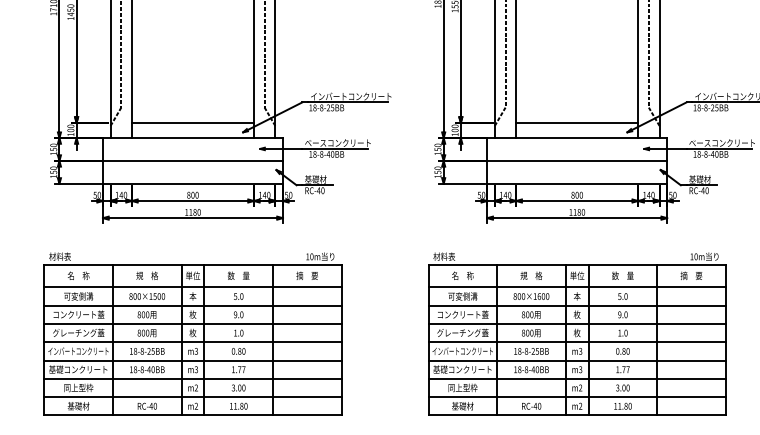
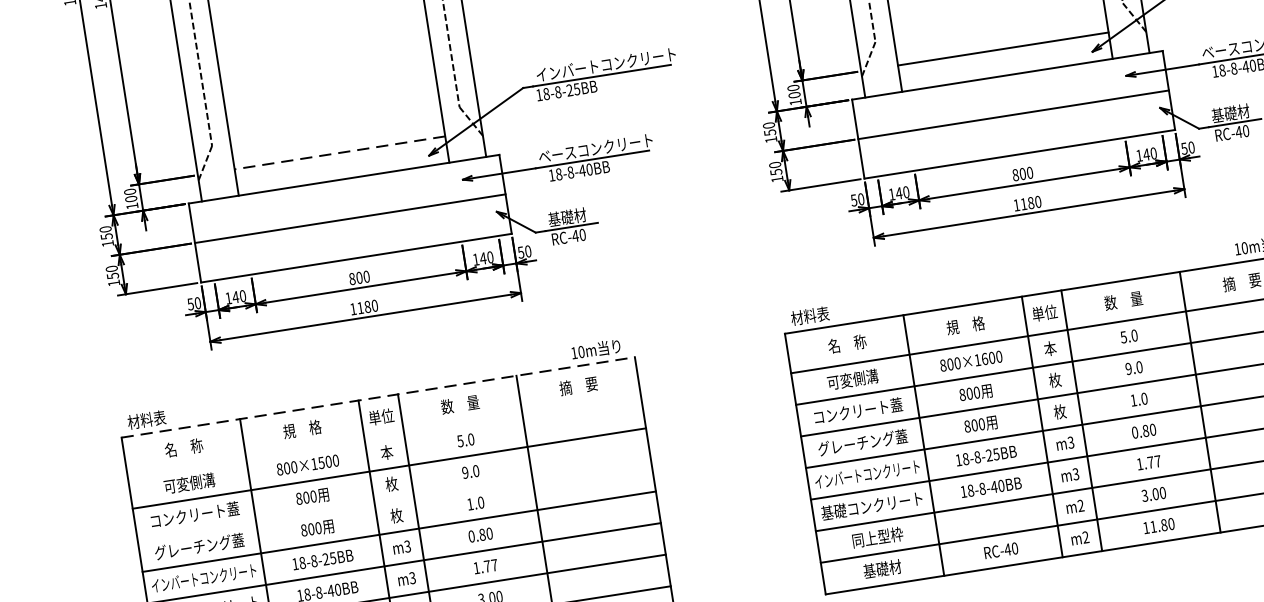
line: (192, 122) -> (339, 152), solid -> dashed
line: (192, 264) -> (377, 397), solid -> dashed
line: (192, 287) -> (383, 437), removed
line: (192, 323) -> (393, 499), removed

